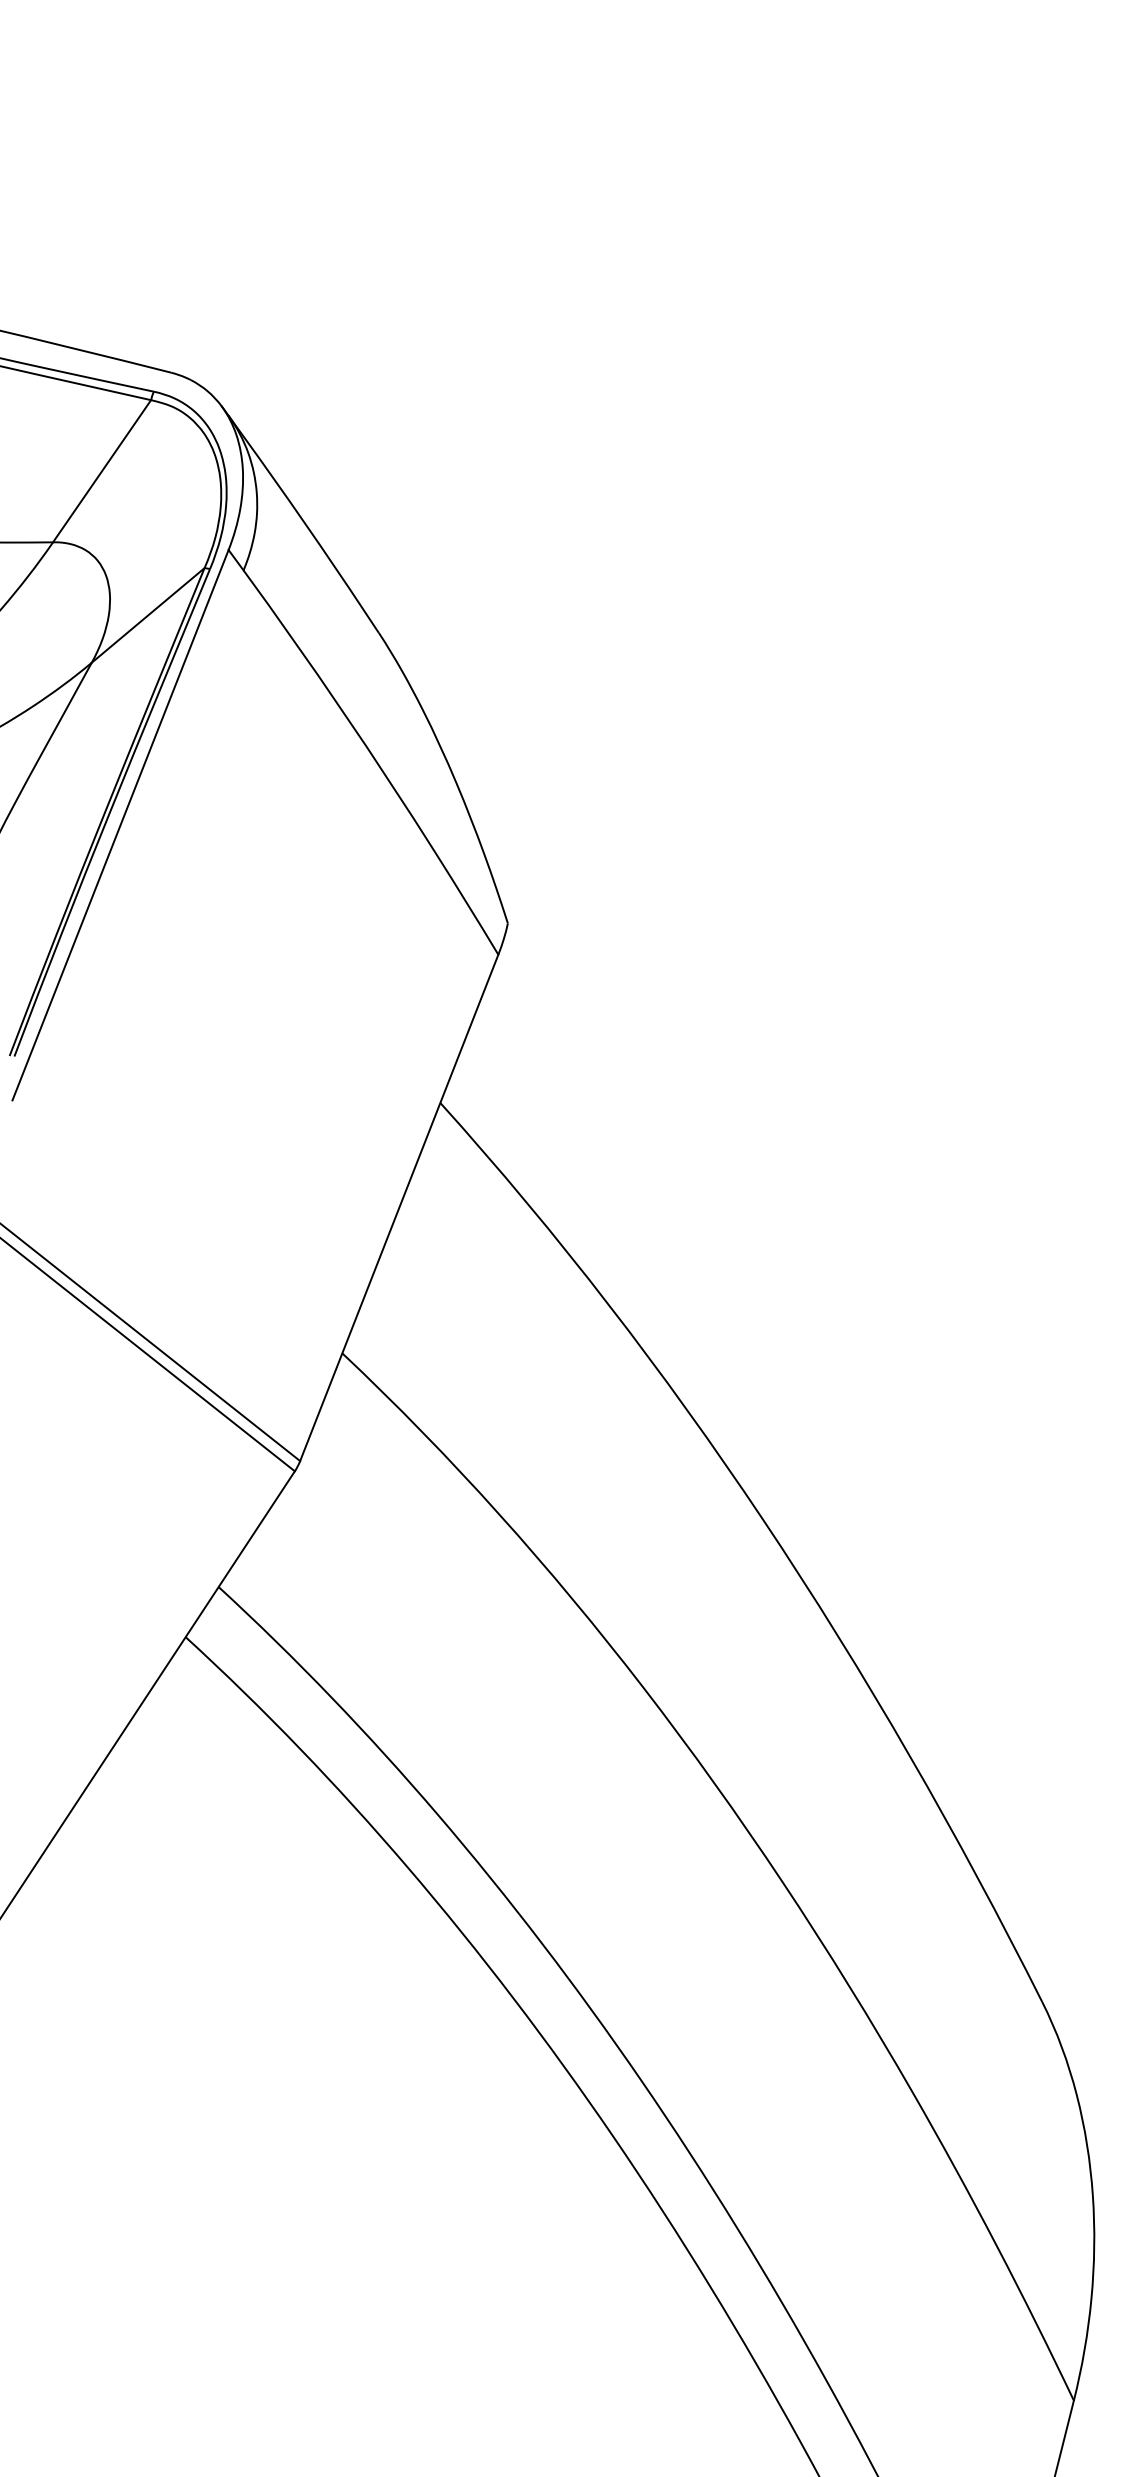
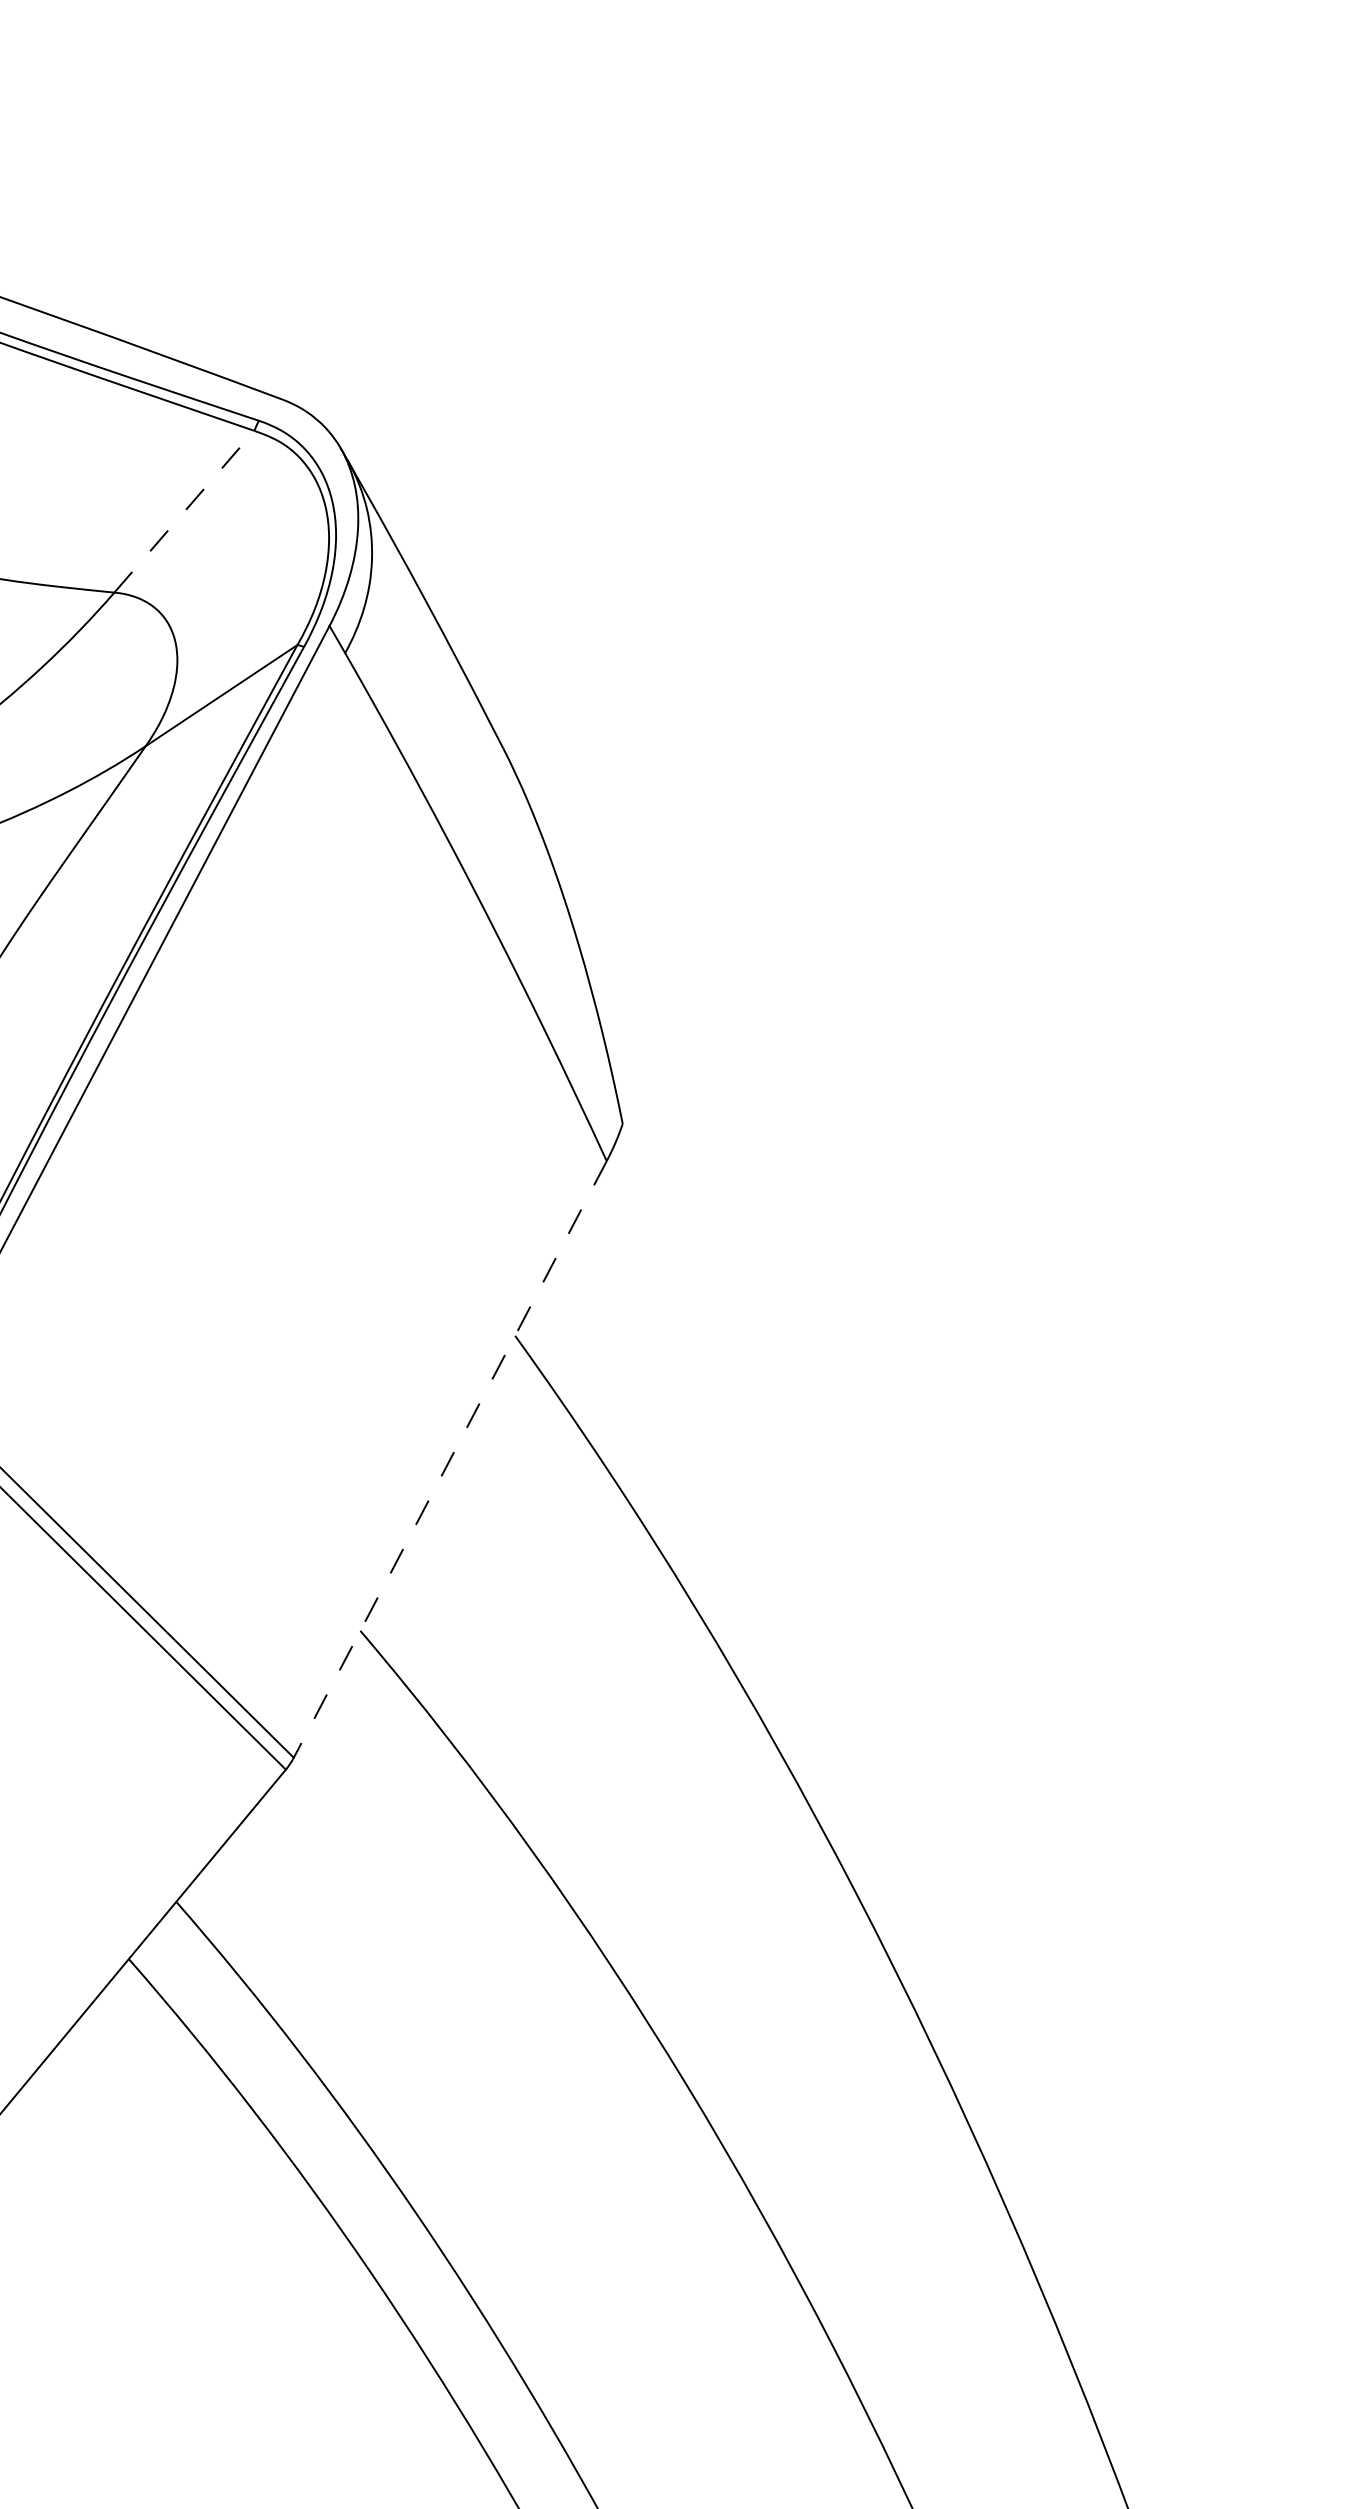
line: (102, 470) -> (185, 510), solid -> dashed
line: (399, 1207) -> (450, 1458), solid -> dashed

